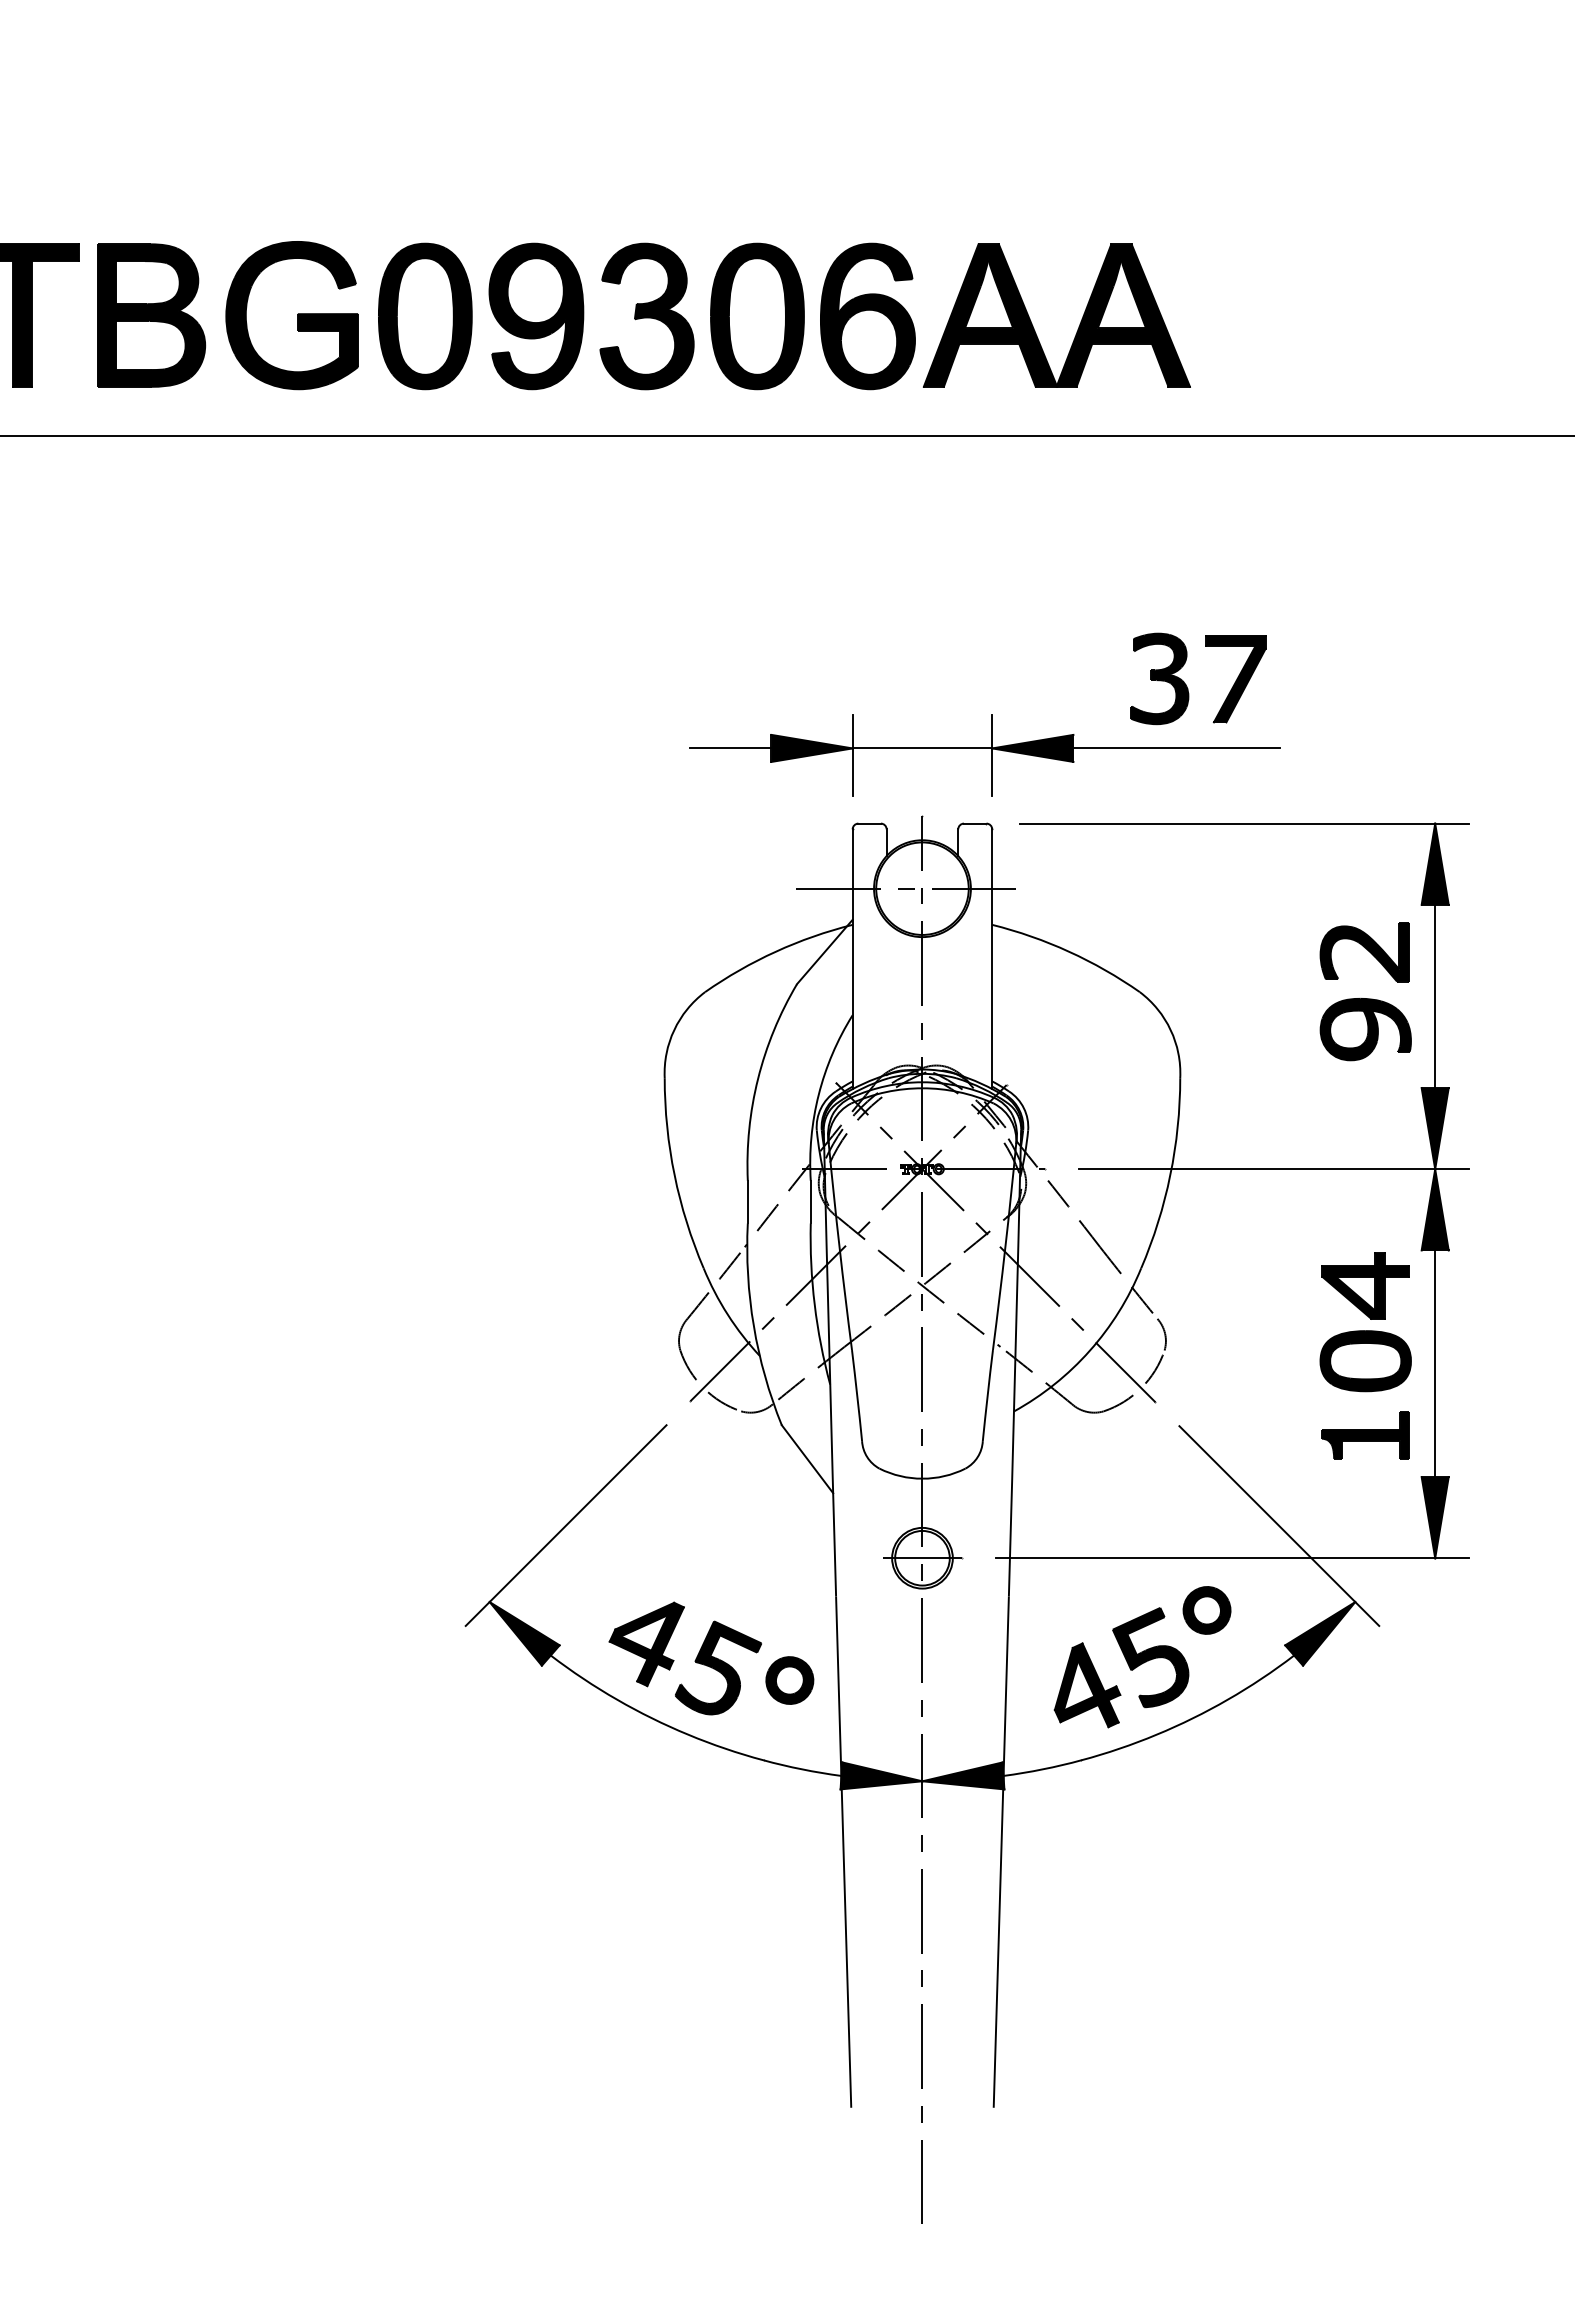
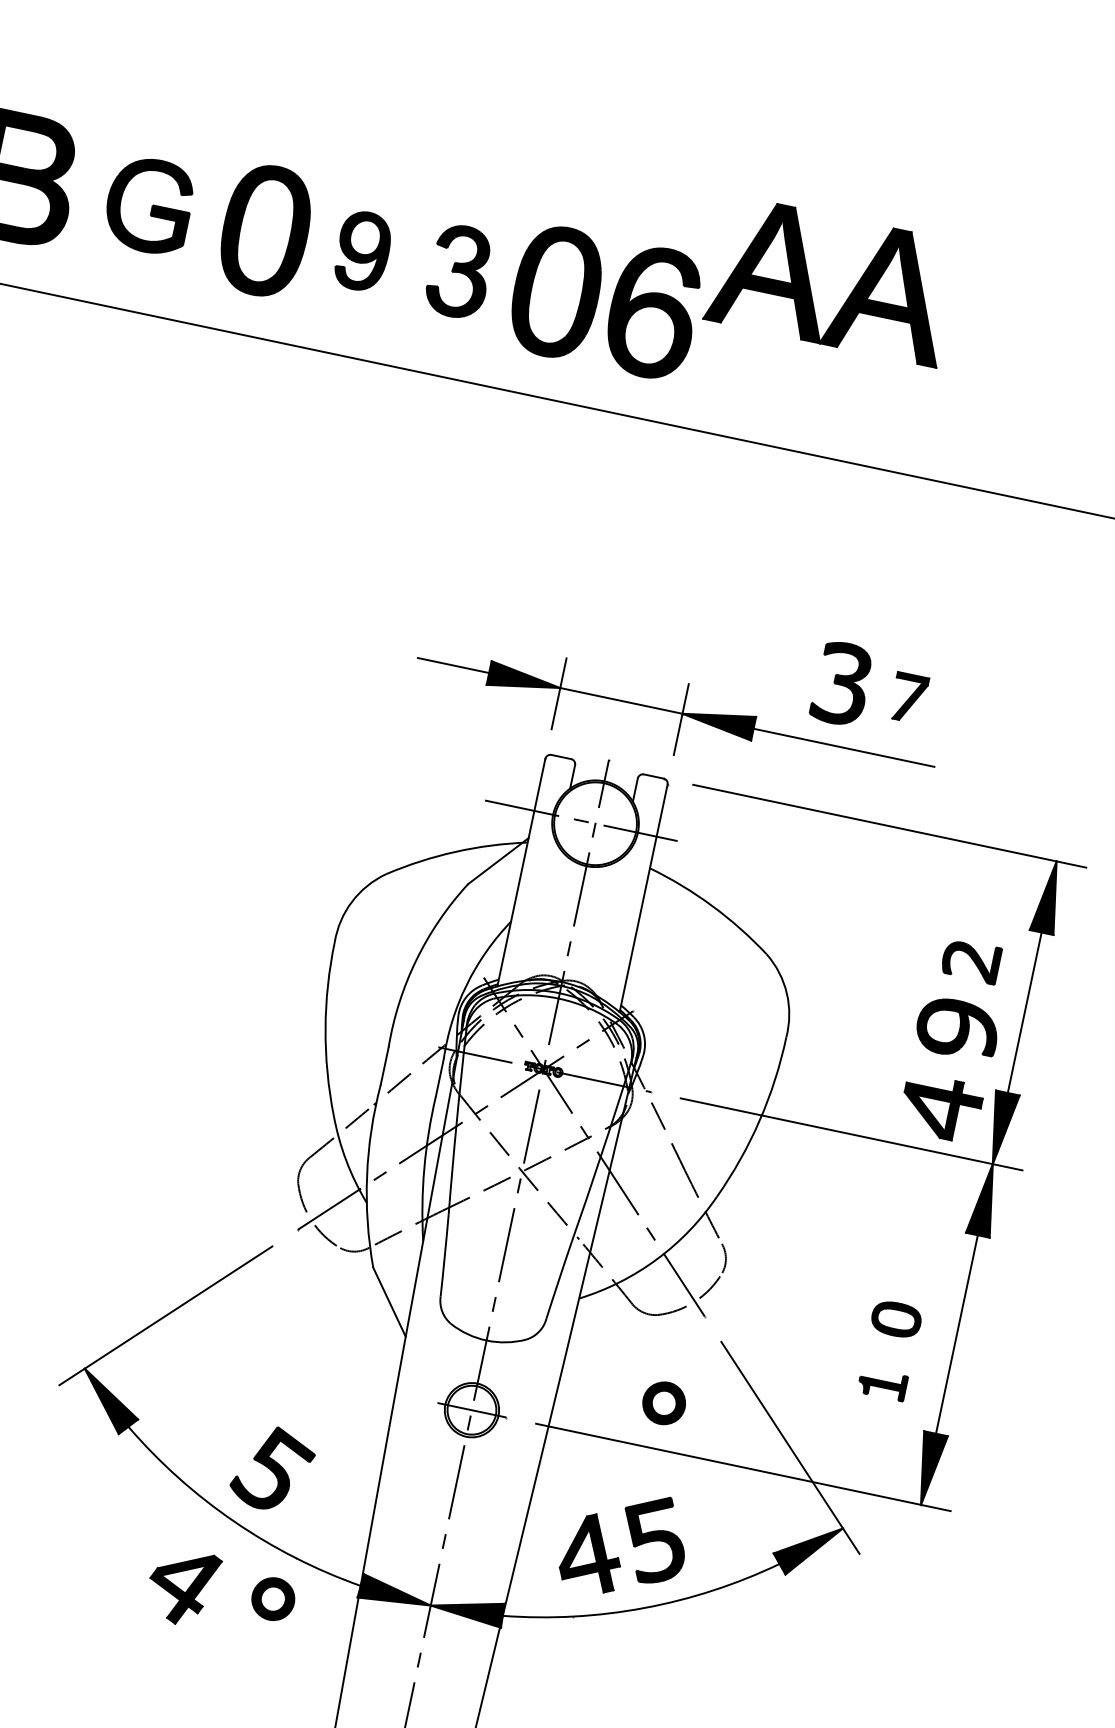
part: (291, 315) -> (148, 205), size x0.7
part: (536, 316) -> (363, 251), size x0.6
part: (646, 316) -> (459, 271), size x0.7
part: (1078, 326) -> (849, 294), moved
part: (1235, 679) -> (908, 698), size x0.6
part: (1364, 952) -> (970, 961), size x0.7
part: (1365, 1285) -> (940, 1107), moved
part: (1365, 1361) -> (896, 1319), size x0.6
part: (1365, 1435) -> (882, 1384), size x0.6
part: (1206, 1610) -> (663, 1403), moved
part: (646, 1644) -> (182, 1587), moved
part: (789, 1680) -> (273, 1599), moved

